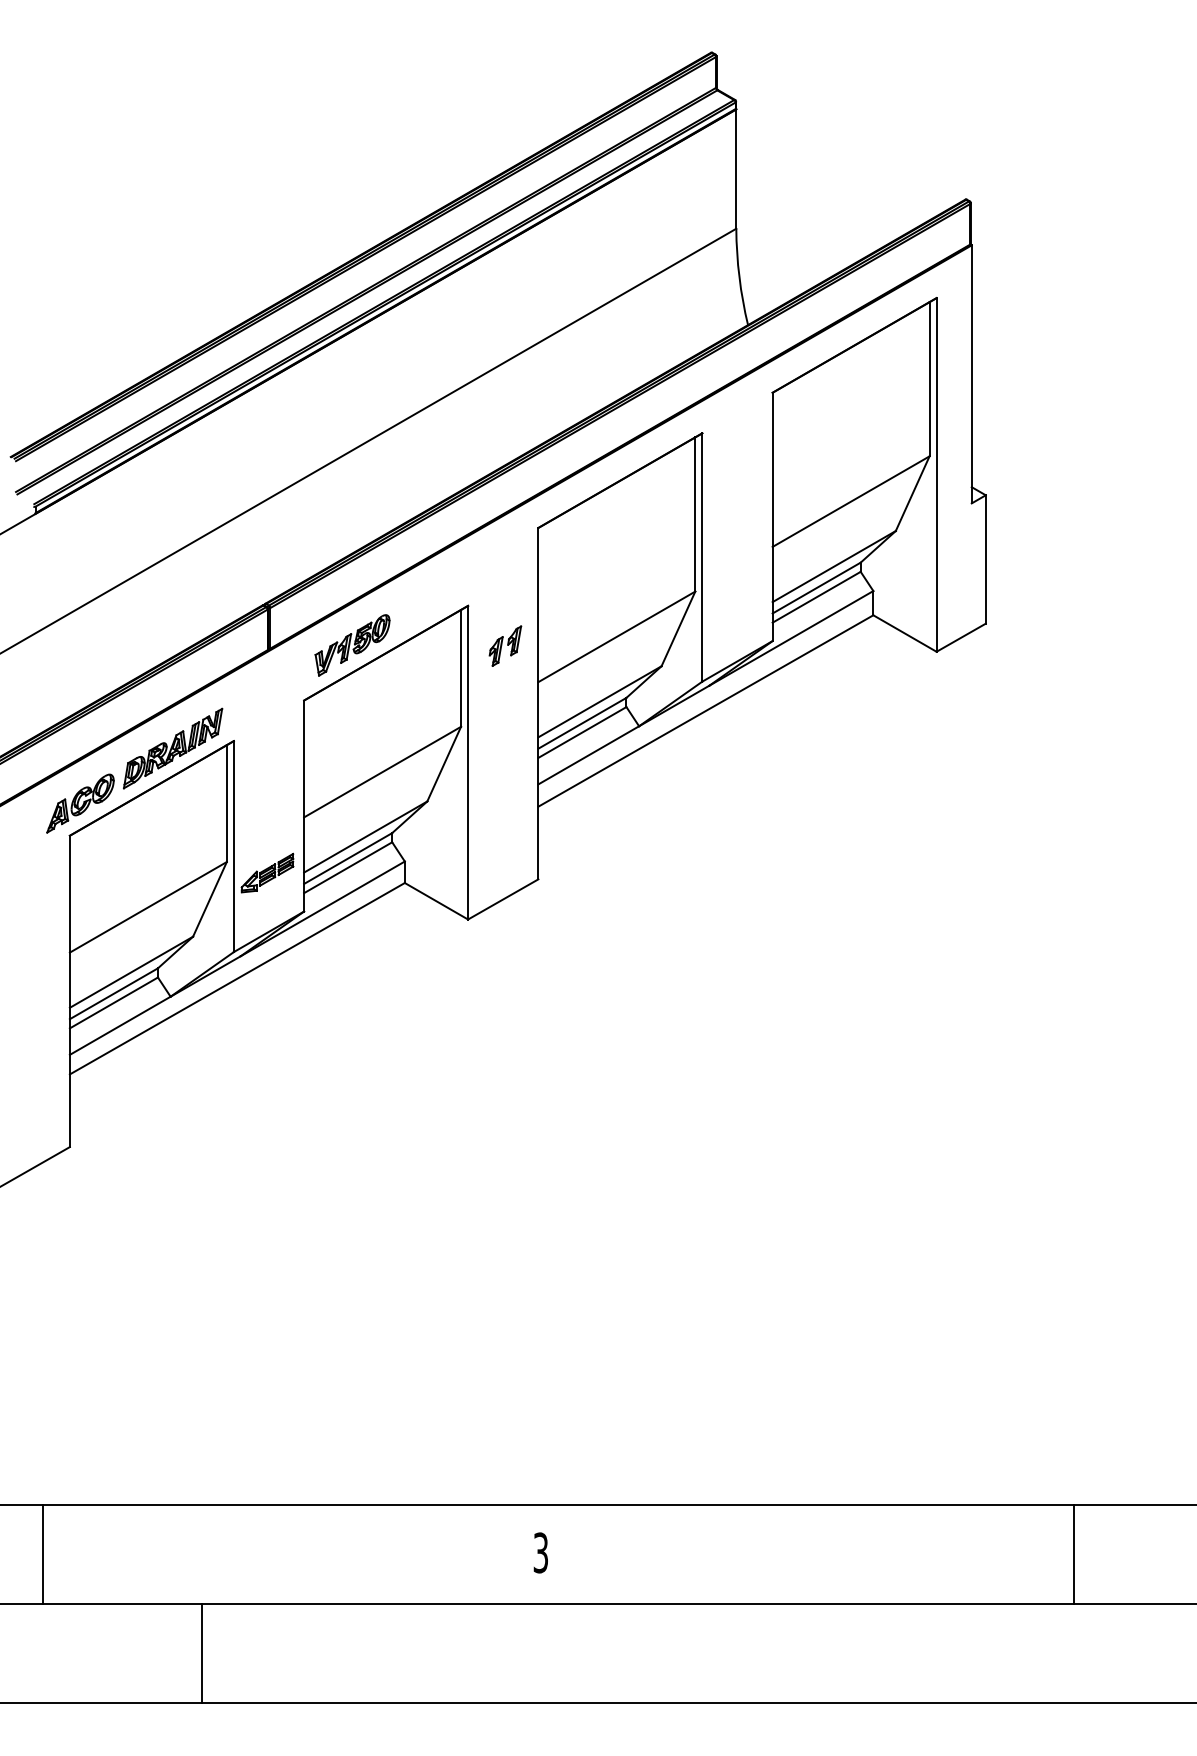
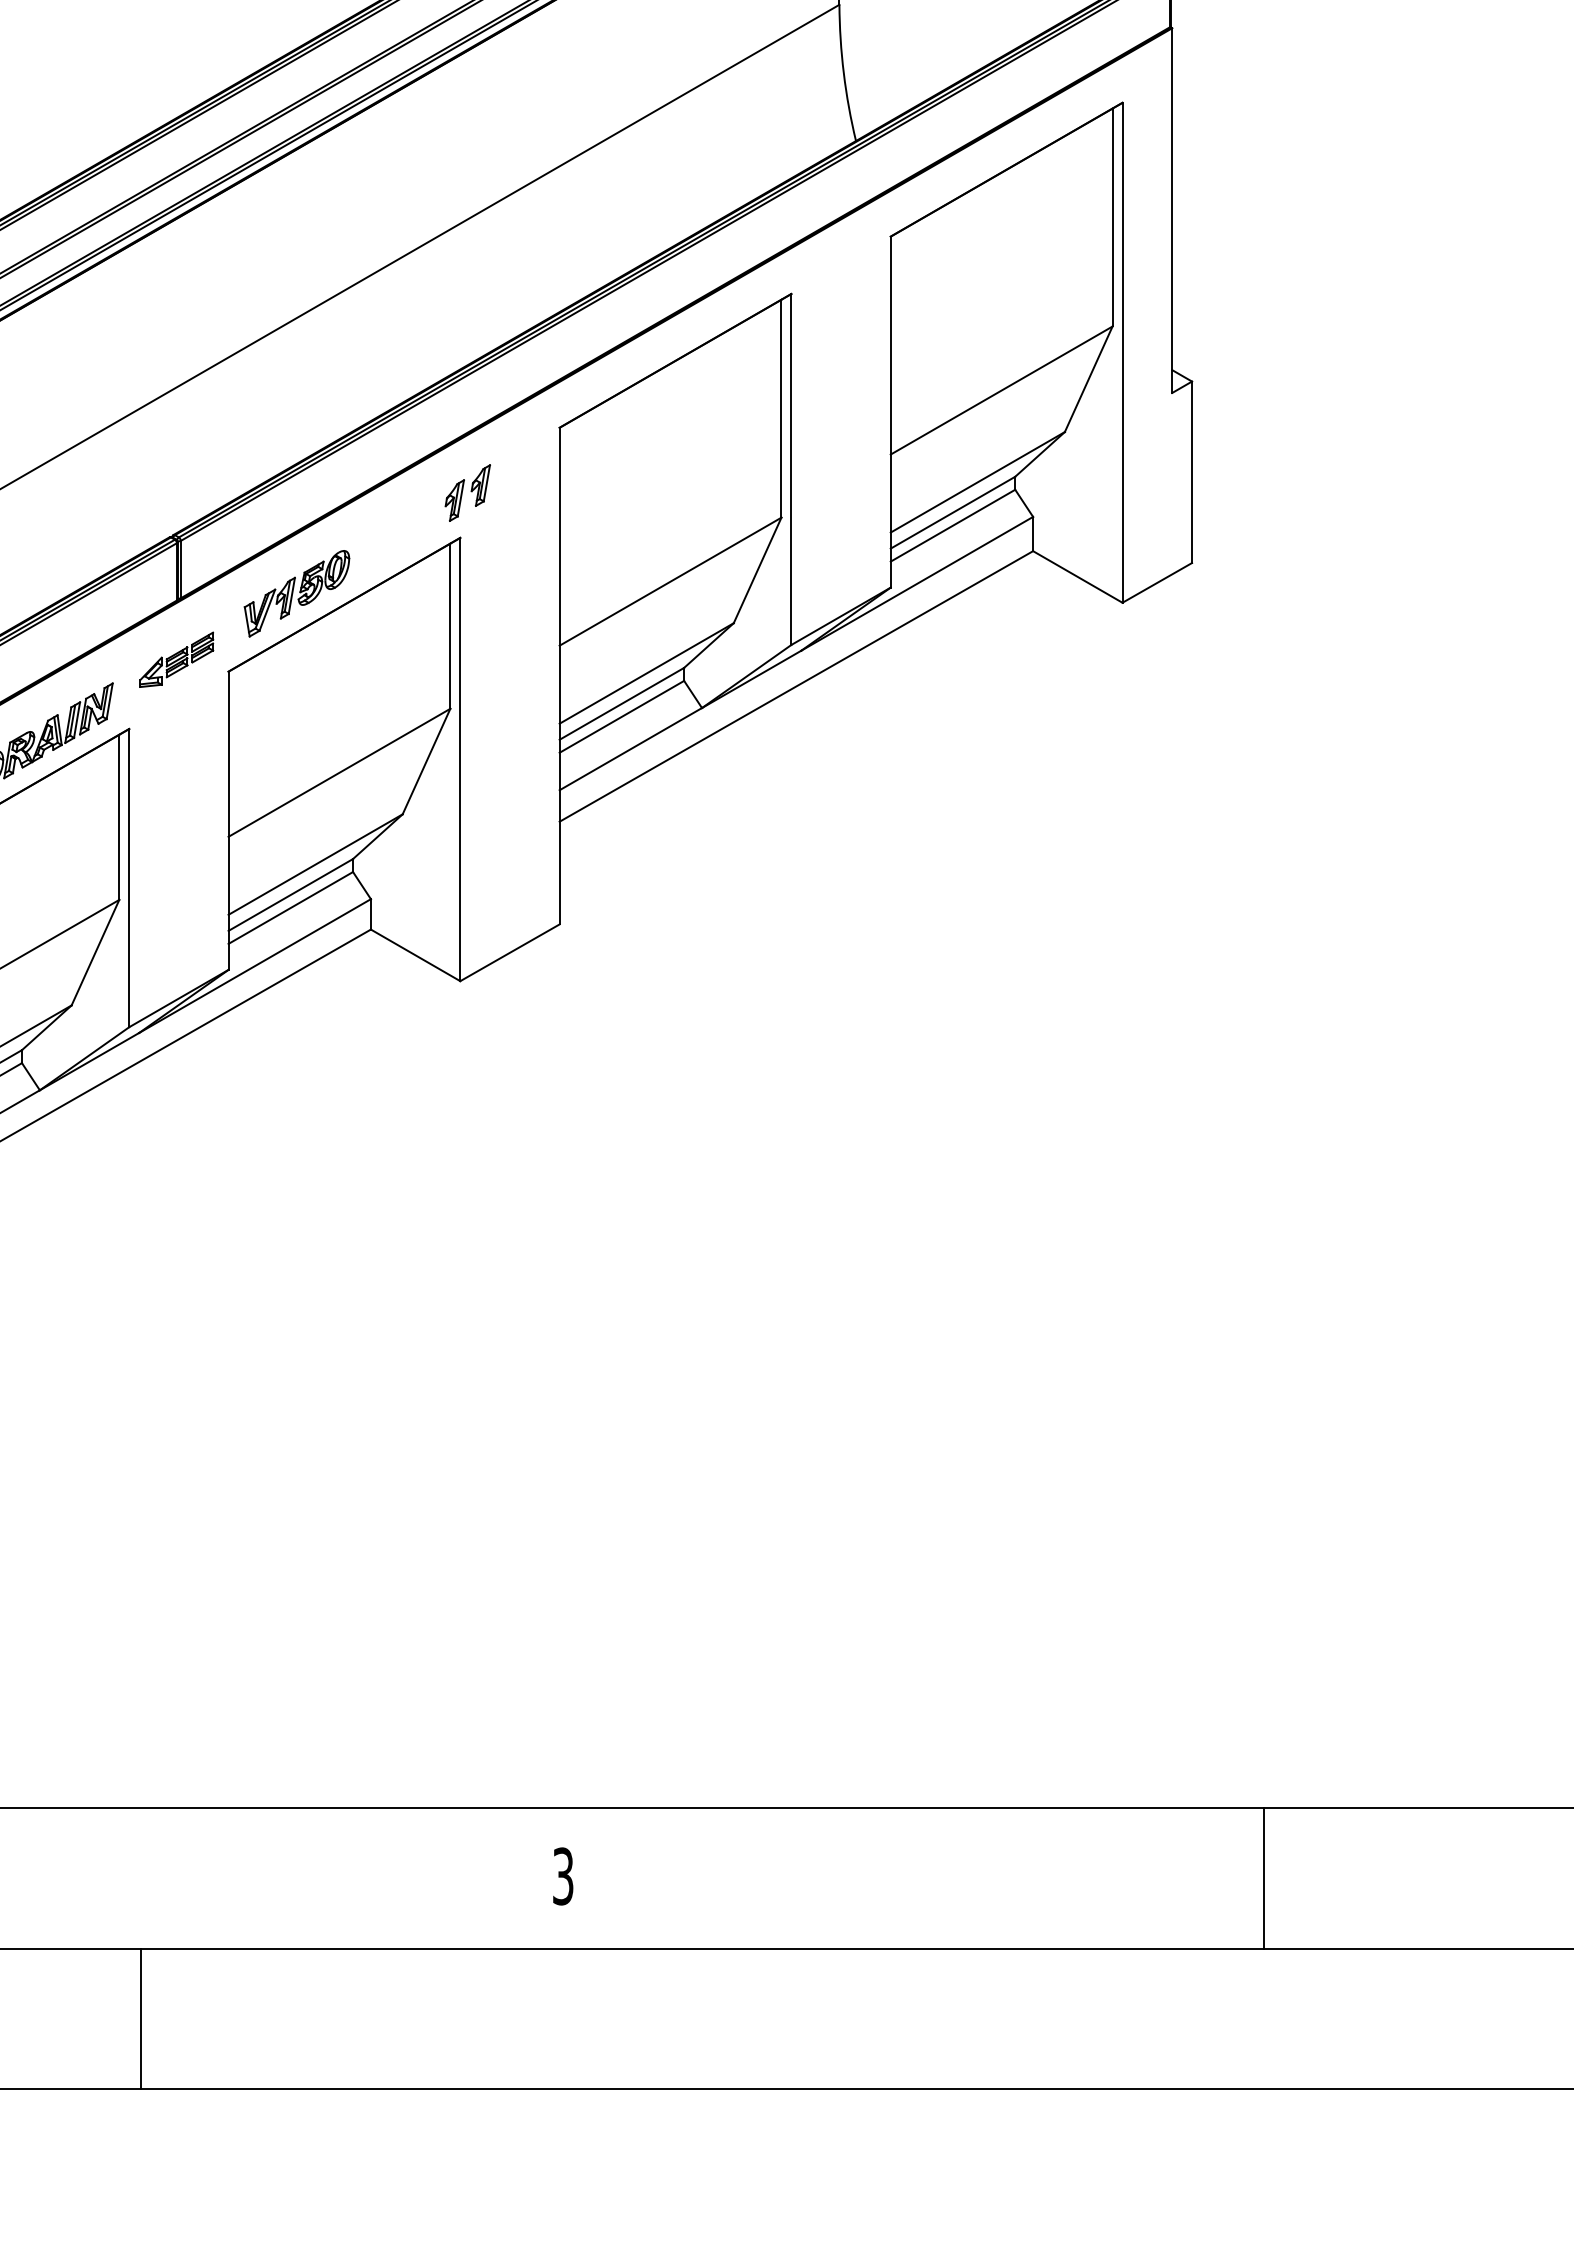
part: (505, 645) -> (467, 492), moved
part: (267, 872) -> (176, 658), moved
line: (1074, 1553) -> (1265, 1877), moved
line: (201, 1653) -> (140, 2018), moved

